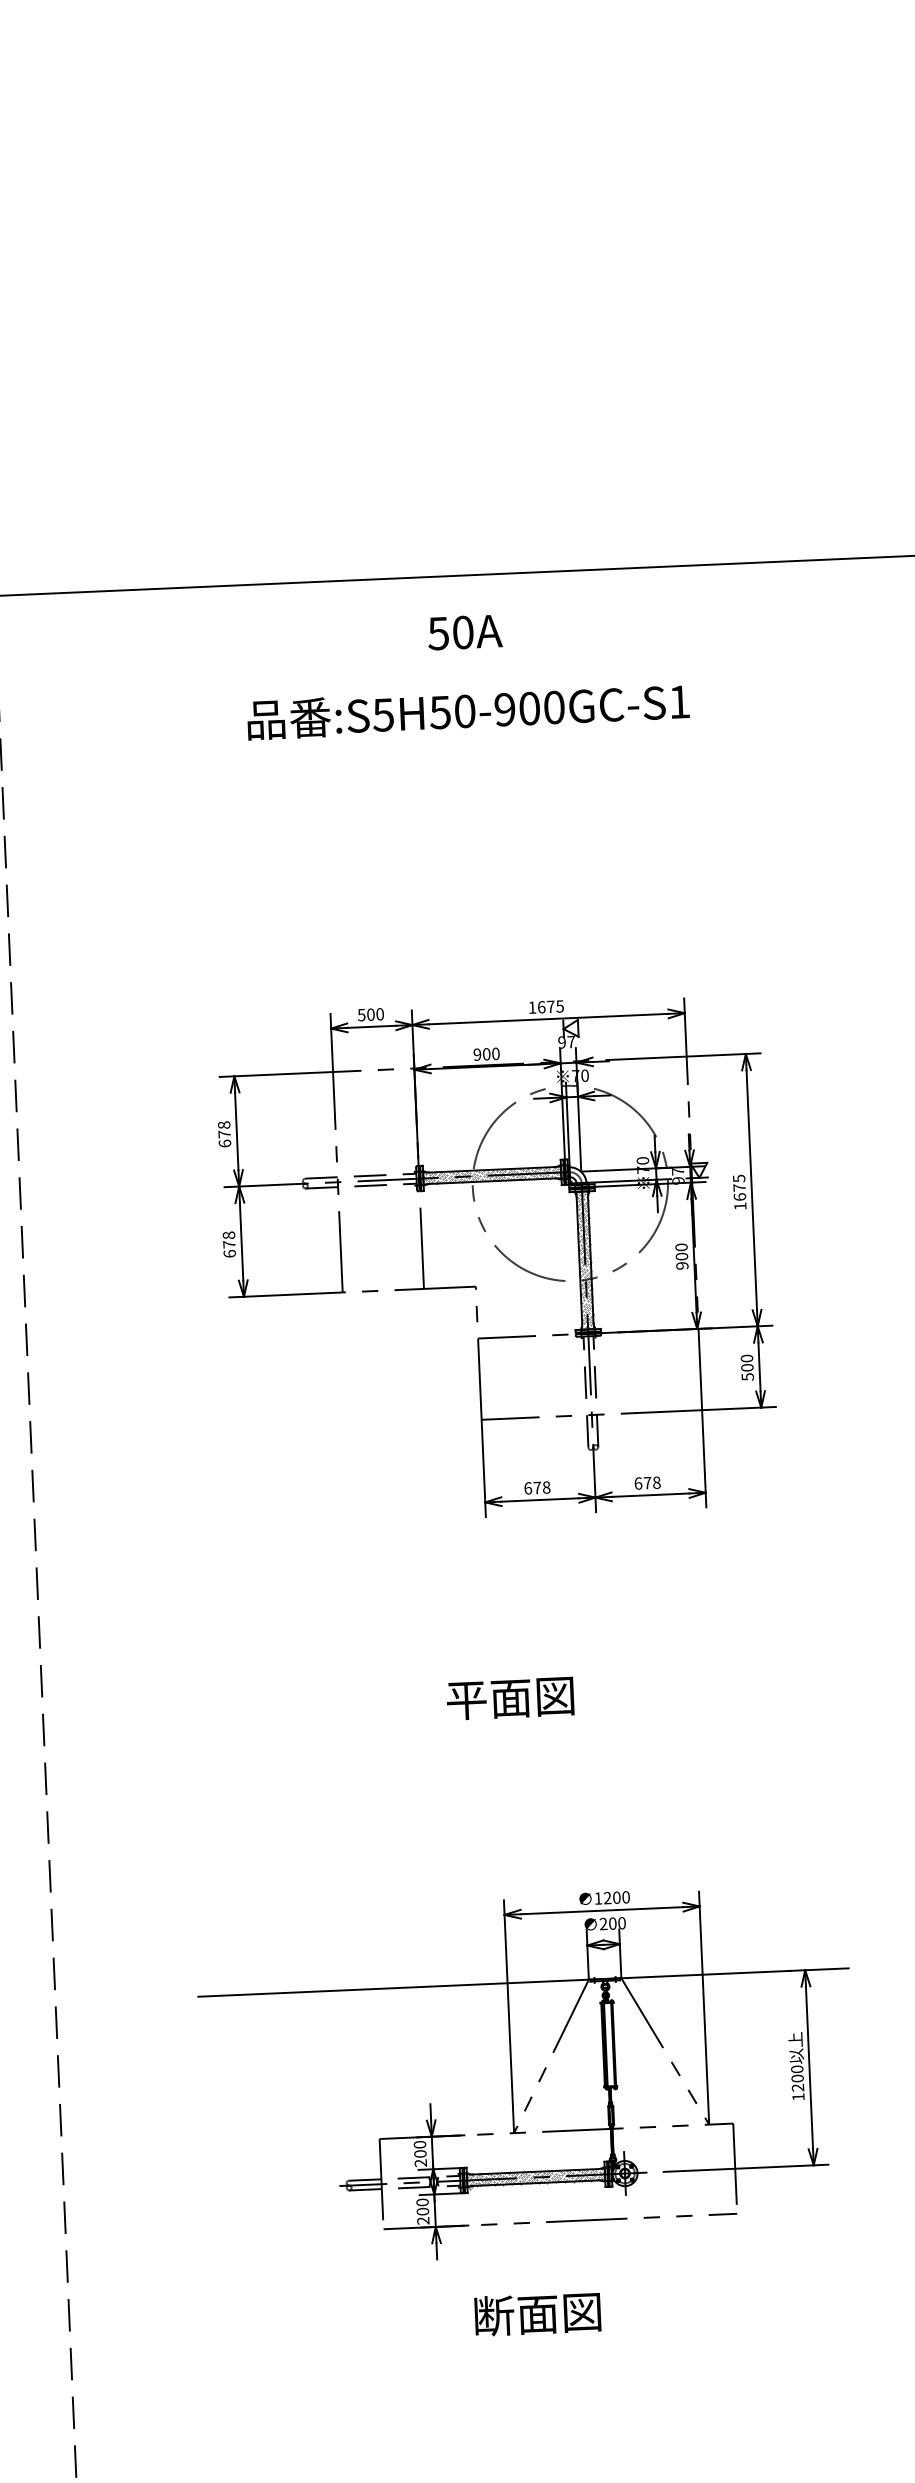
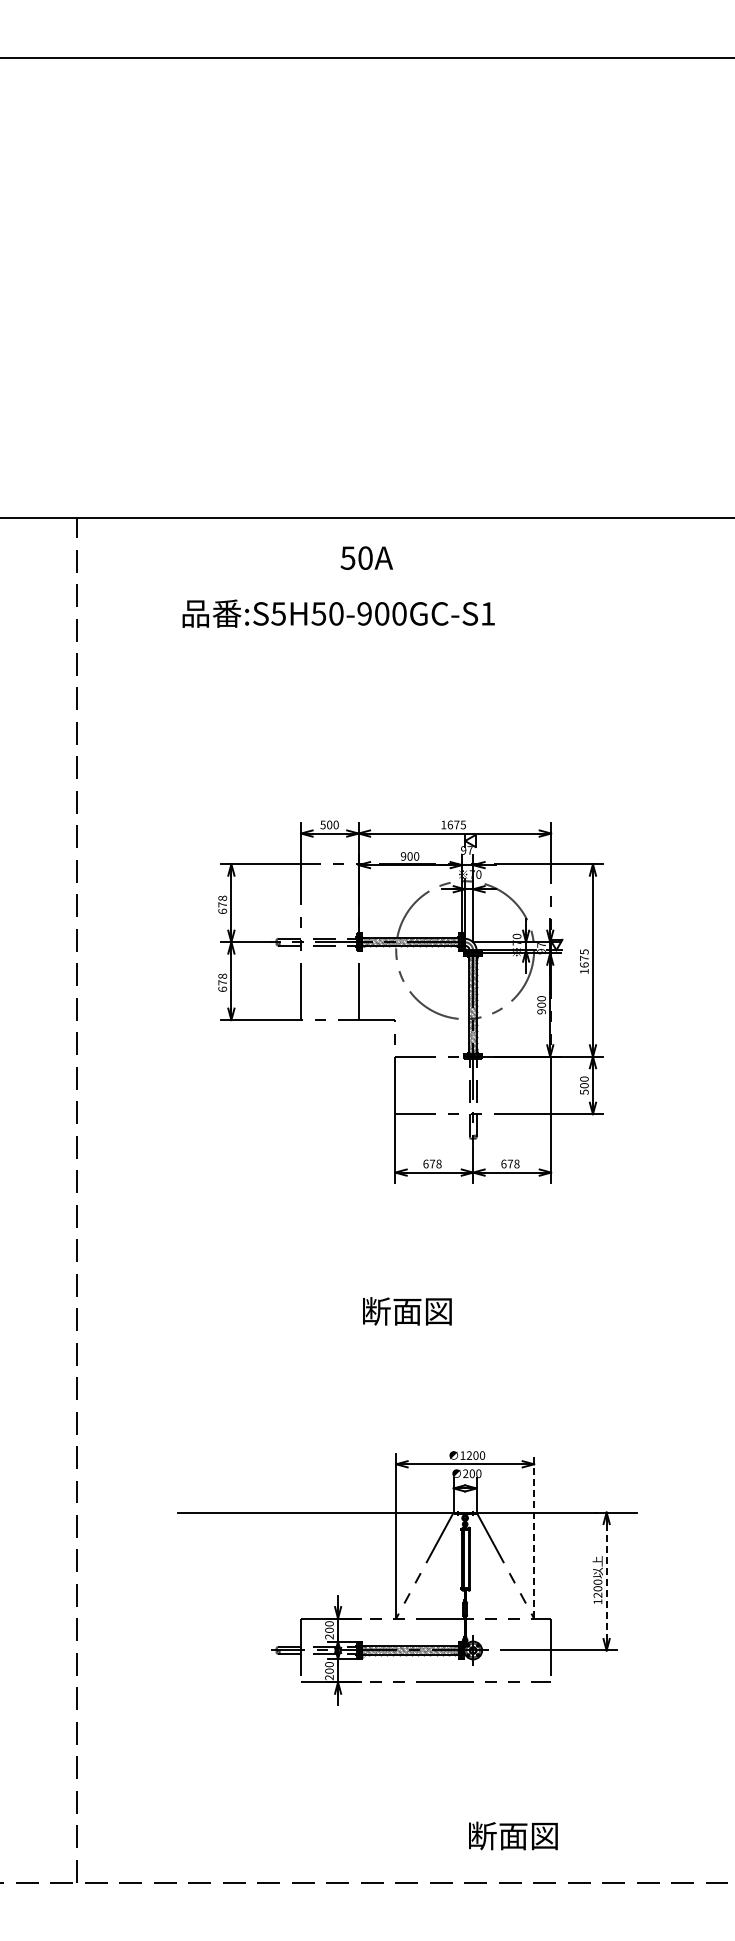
text: (464, 631) -> (366, 557), moved
text: (468, 710) -> (338, 613), moved
text: (467, 1700) -> (376, 1311), 平面図 -> 断面図
line: (704, 2007) -> (534, 1535), solid -> dashed
line: (809, 2069) -> (606, 1582), solid -> dashed
text: (537, 2313) -> (513, 1835), moved

